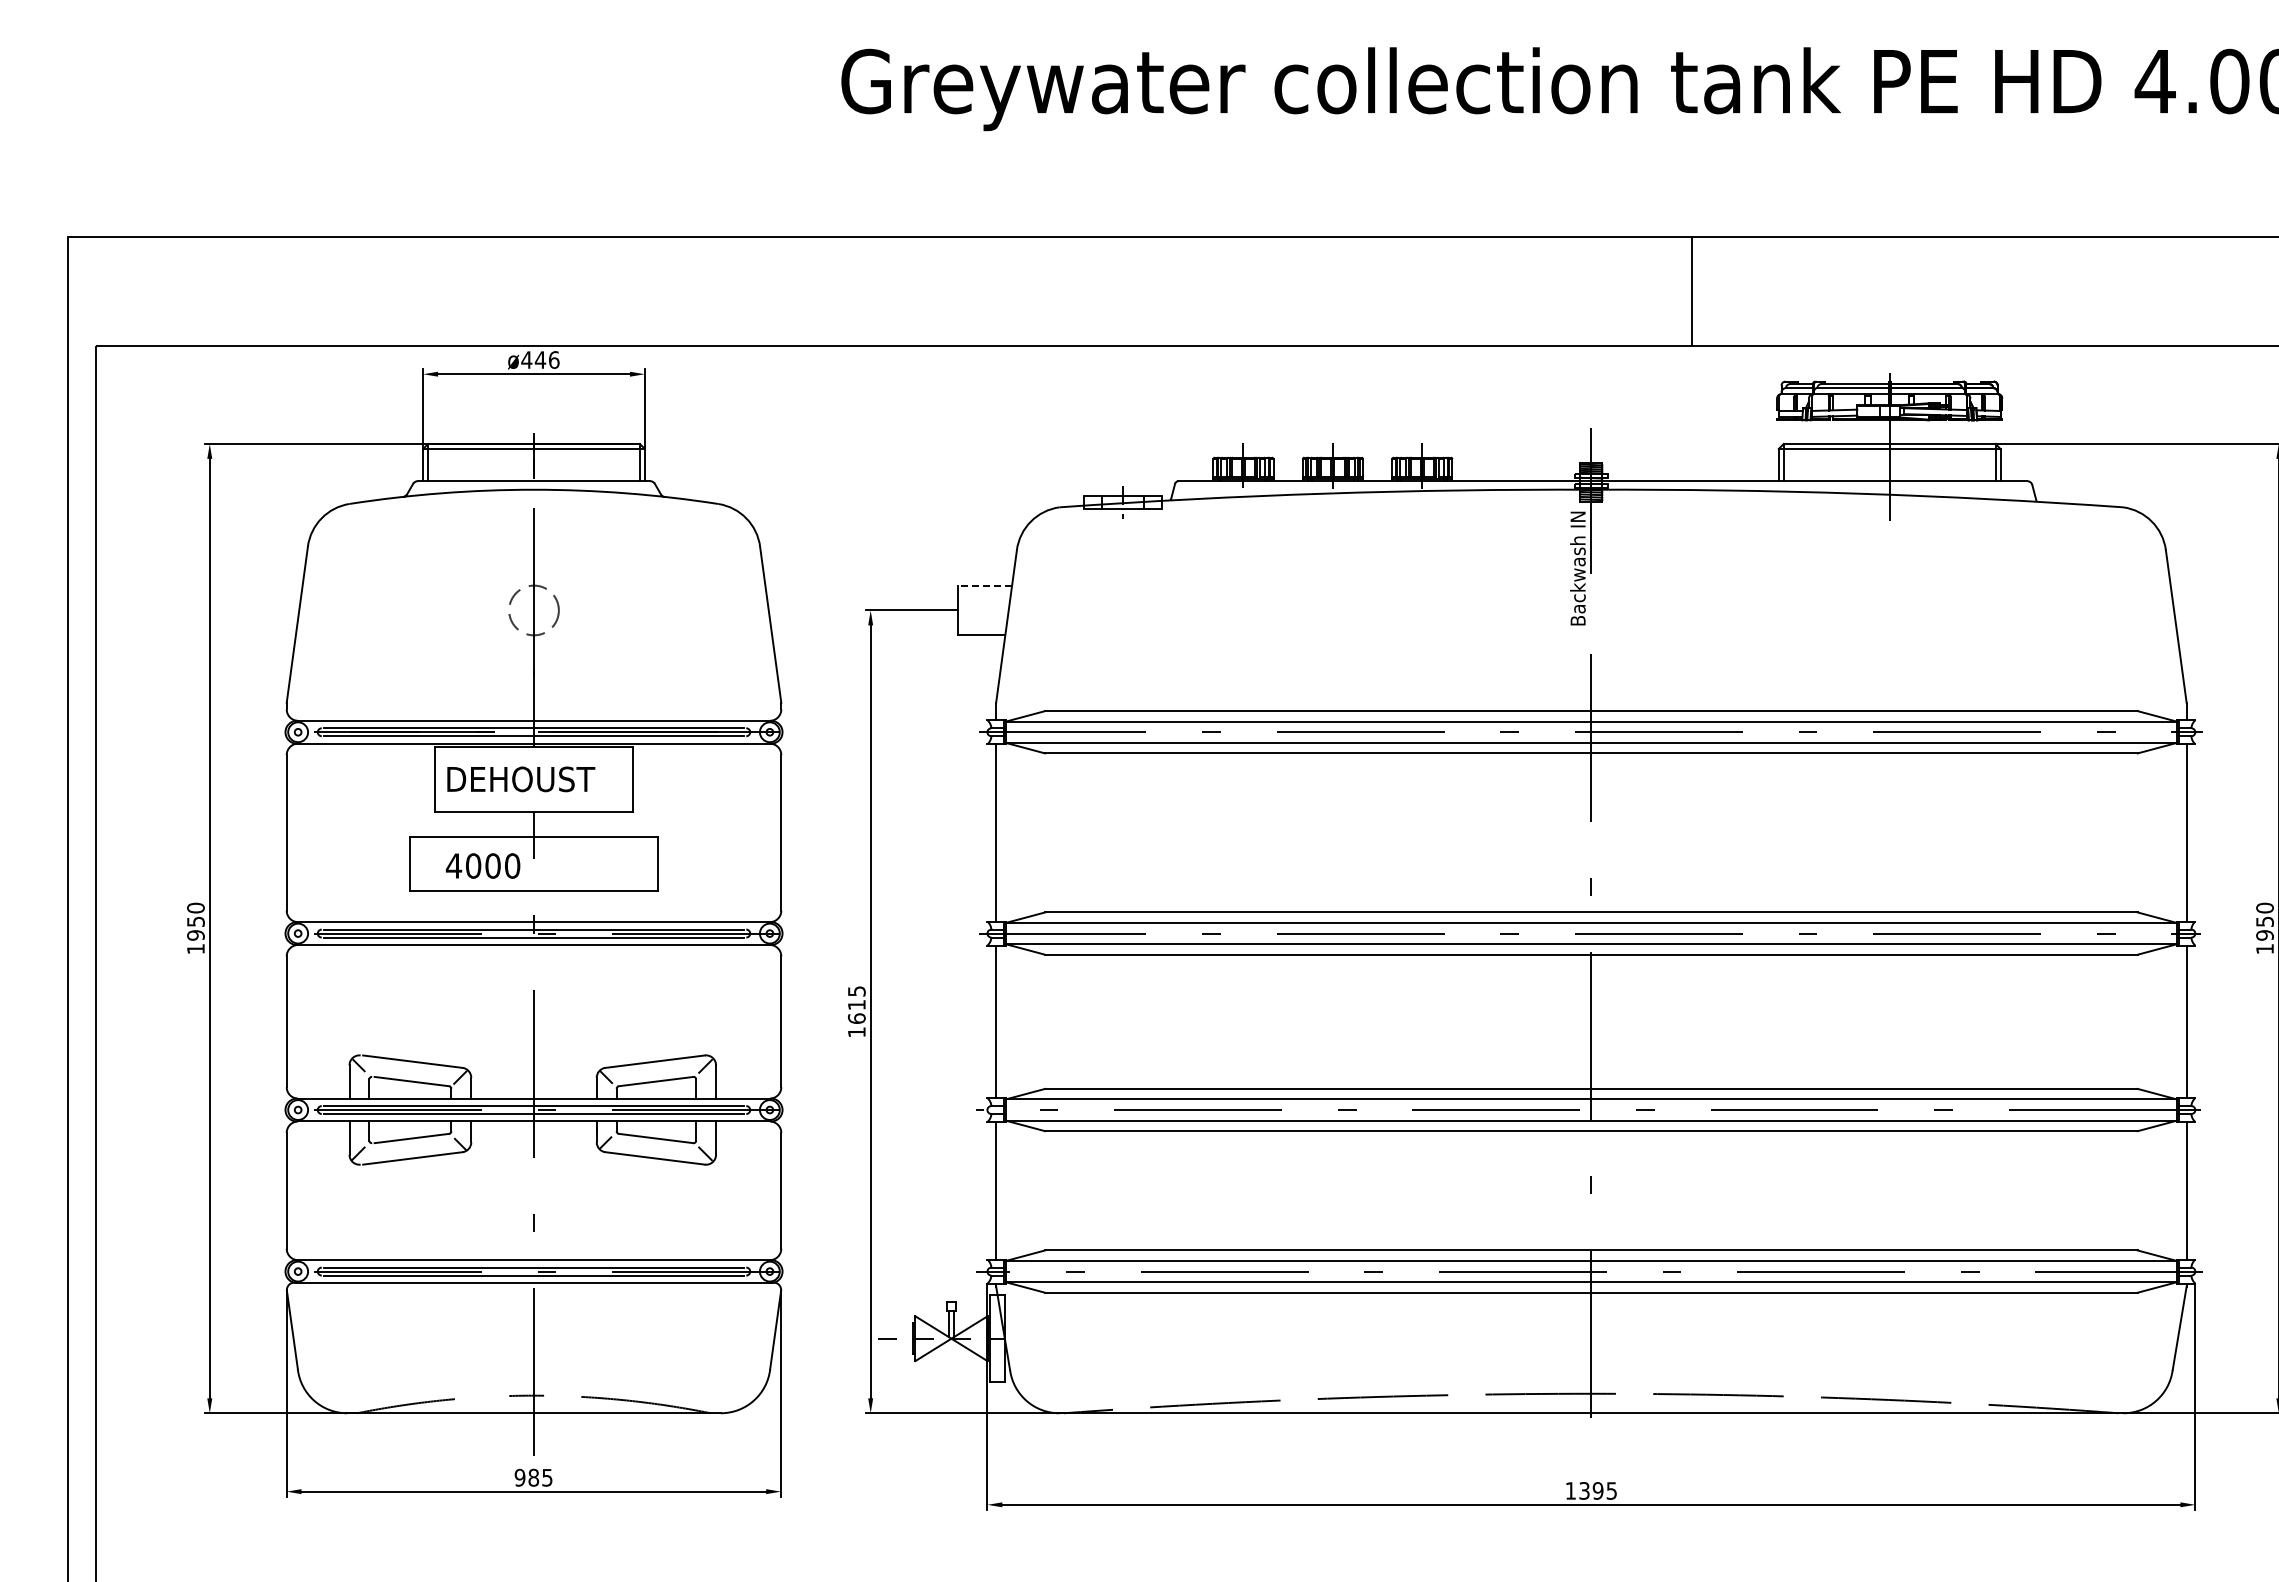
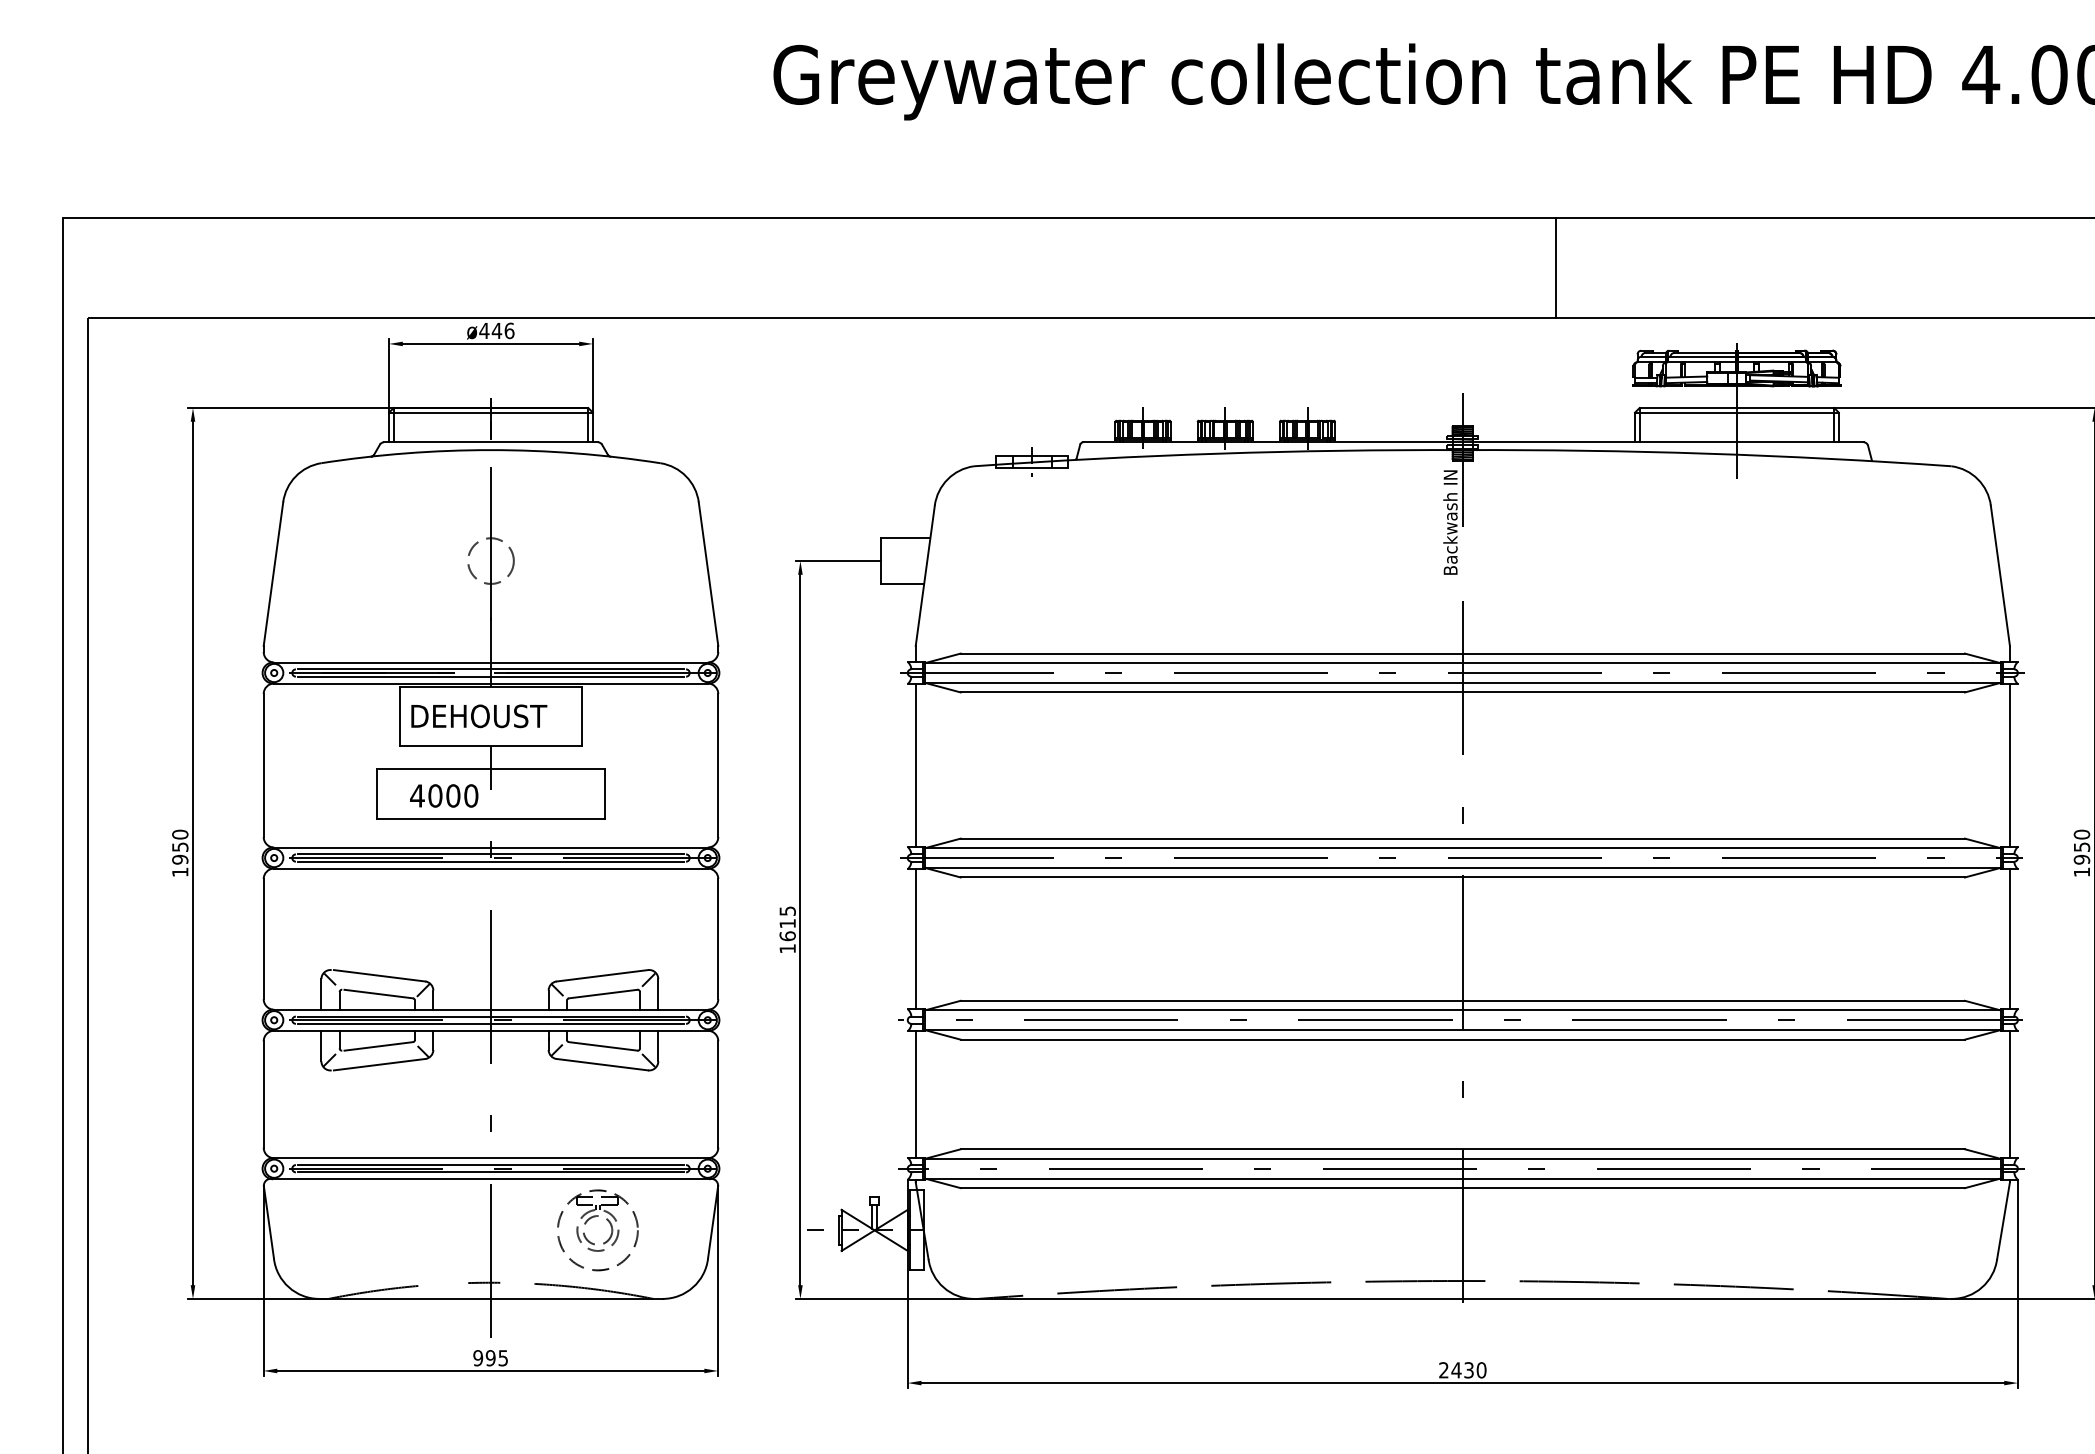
line: (985, 585) -> (905, 538), dashed -> solid
part: (648, 1324) -> (596, 1217), added
text: (533, 1477) -> (490, 1357), 985 -> 995
text: (1591, 1490) -> (1462, 1369), 1395 -> 2430

